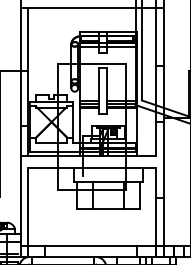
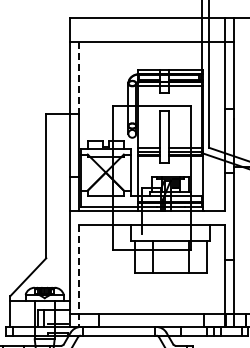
line: (28, 39) -> (79, 78), solid -> dashed
line: (28, 212) -> (79, 276), solid -> dashed

